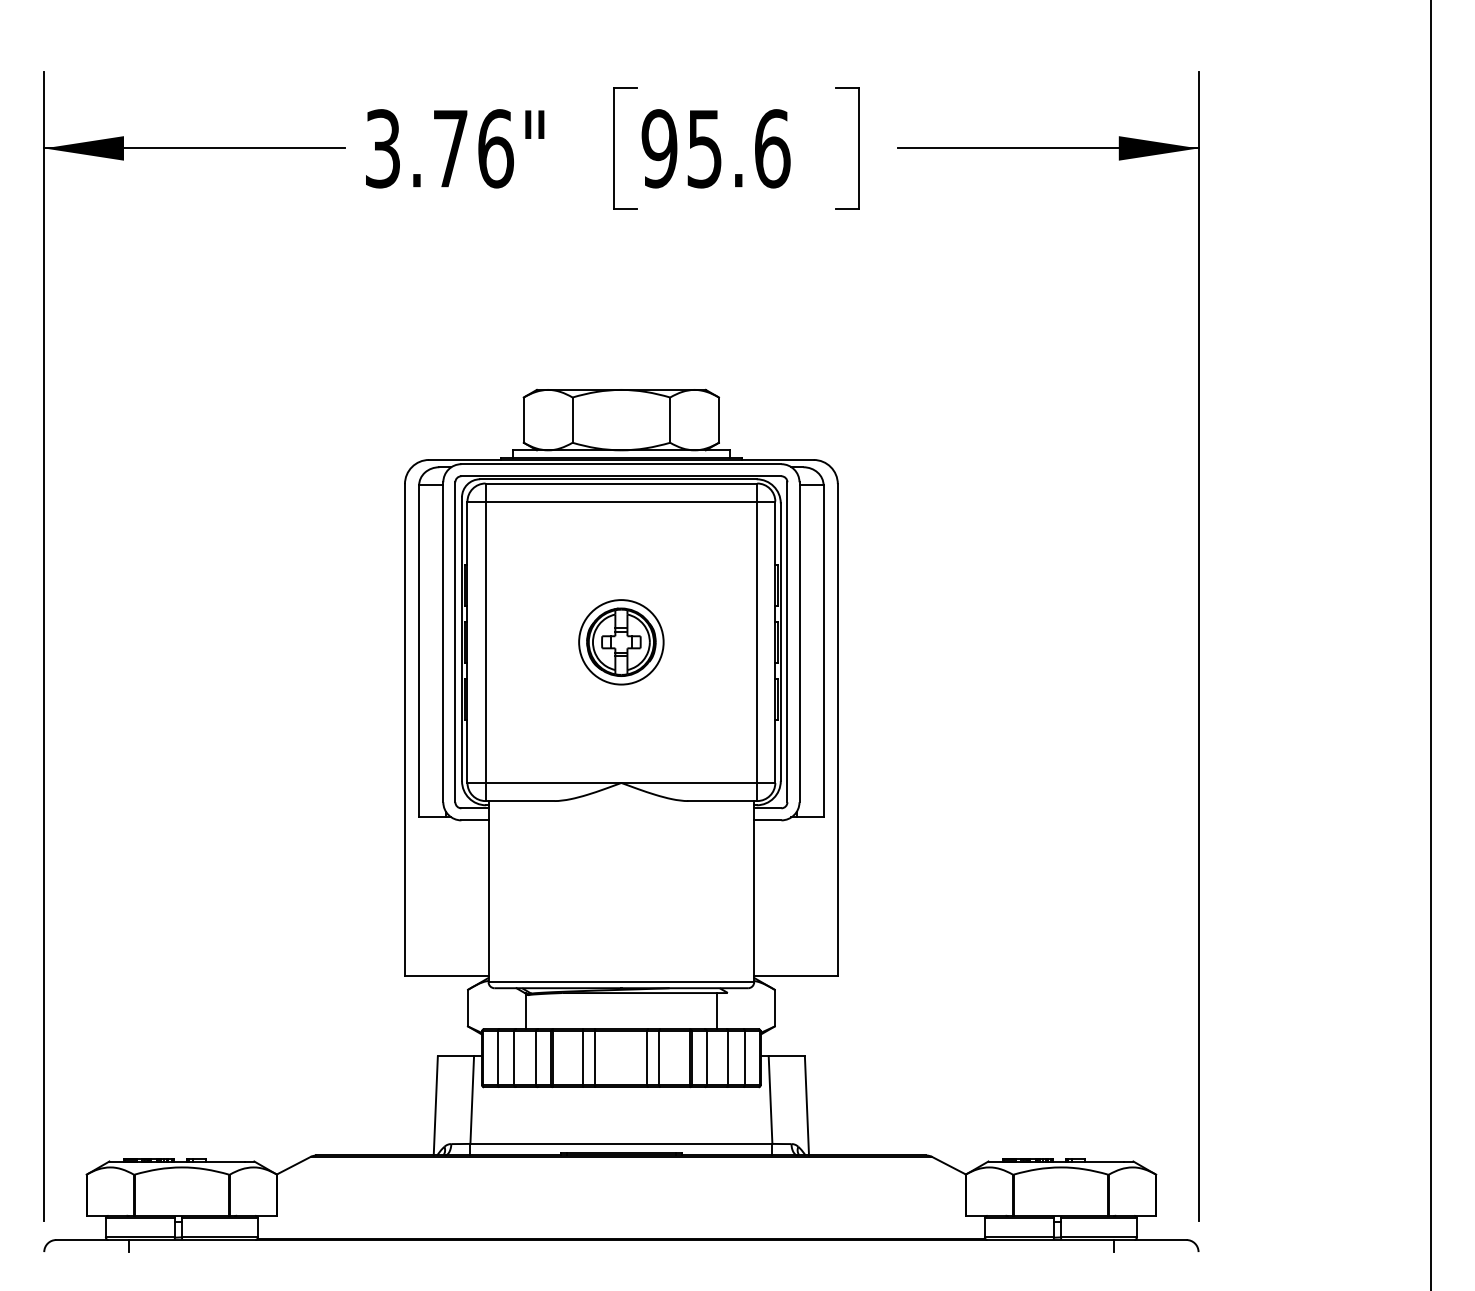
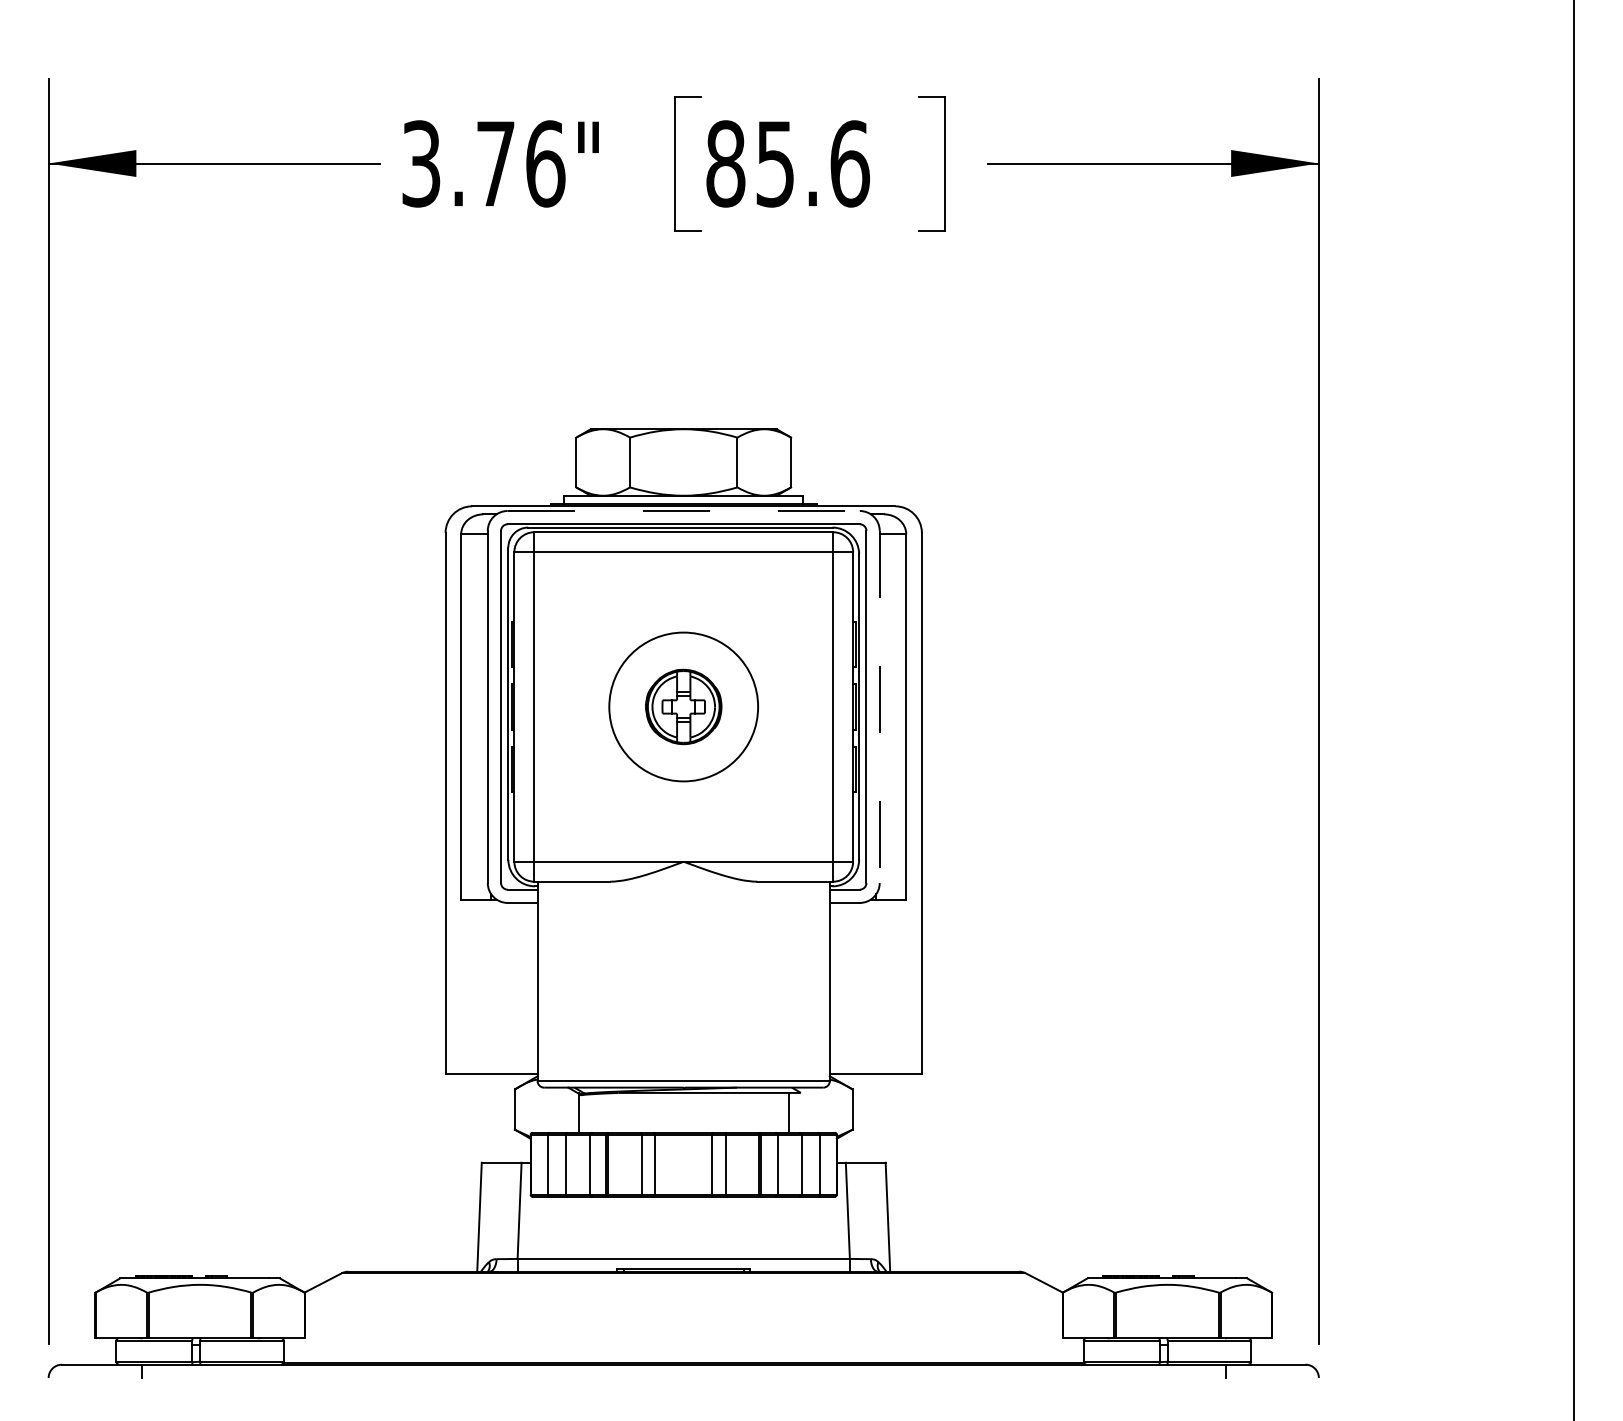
text: (659, 148) -> (725, 163), 95.6 -> 85.6
line: (621, 464) -> (683, 511), solid -> dashed
circle: (621, 642) -> (683, 707), size x1.6
line: (799, 642) -> (879, 707), solid -> dashed

